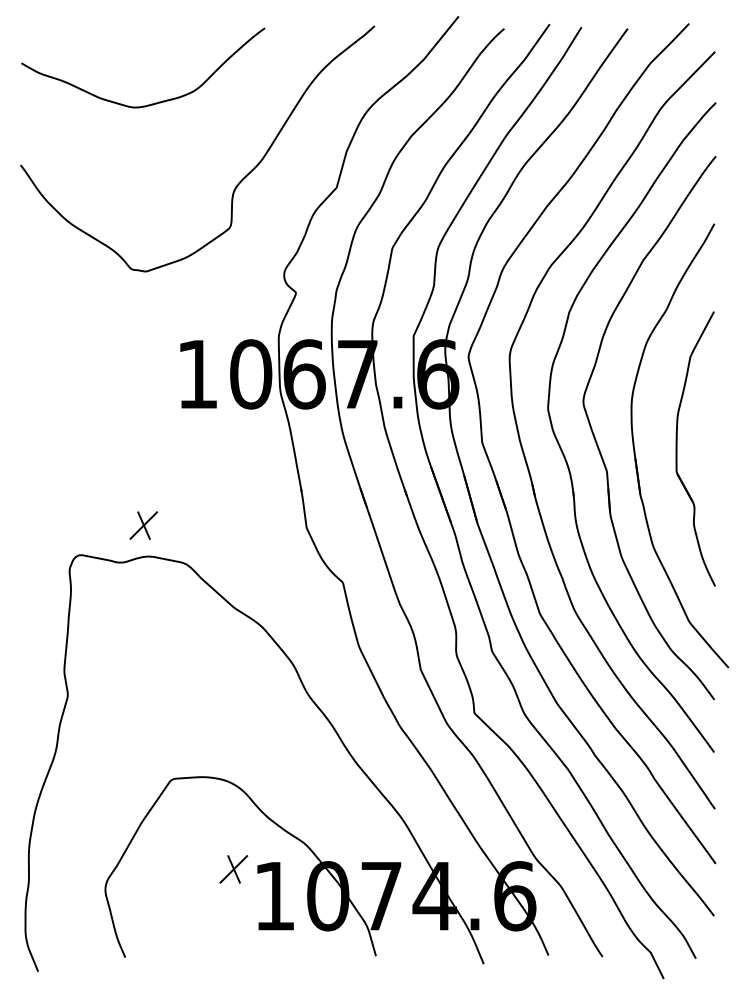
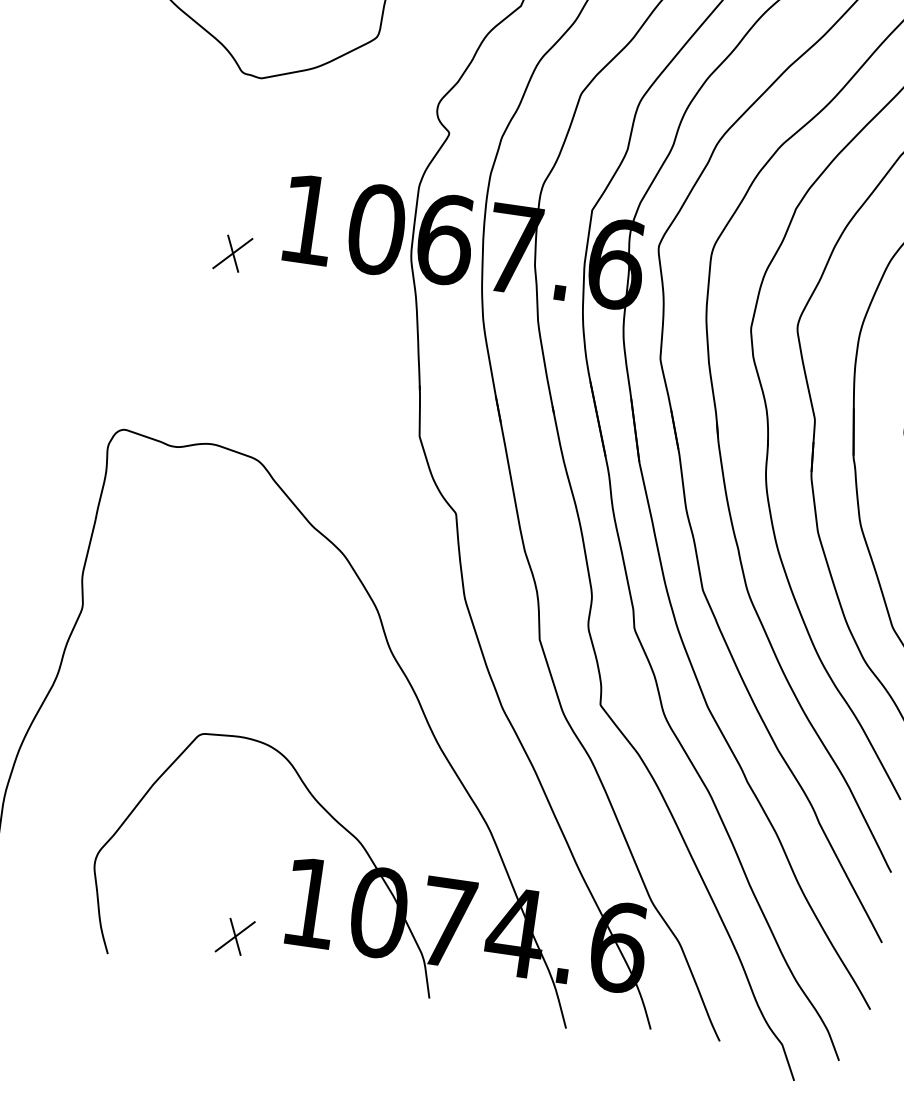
part: (143, 525) -> (232, 253), moved
part: (233, 869) -> (234, 936), moved

